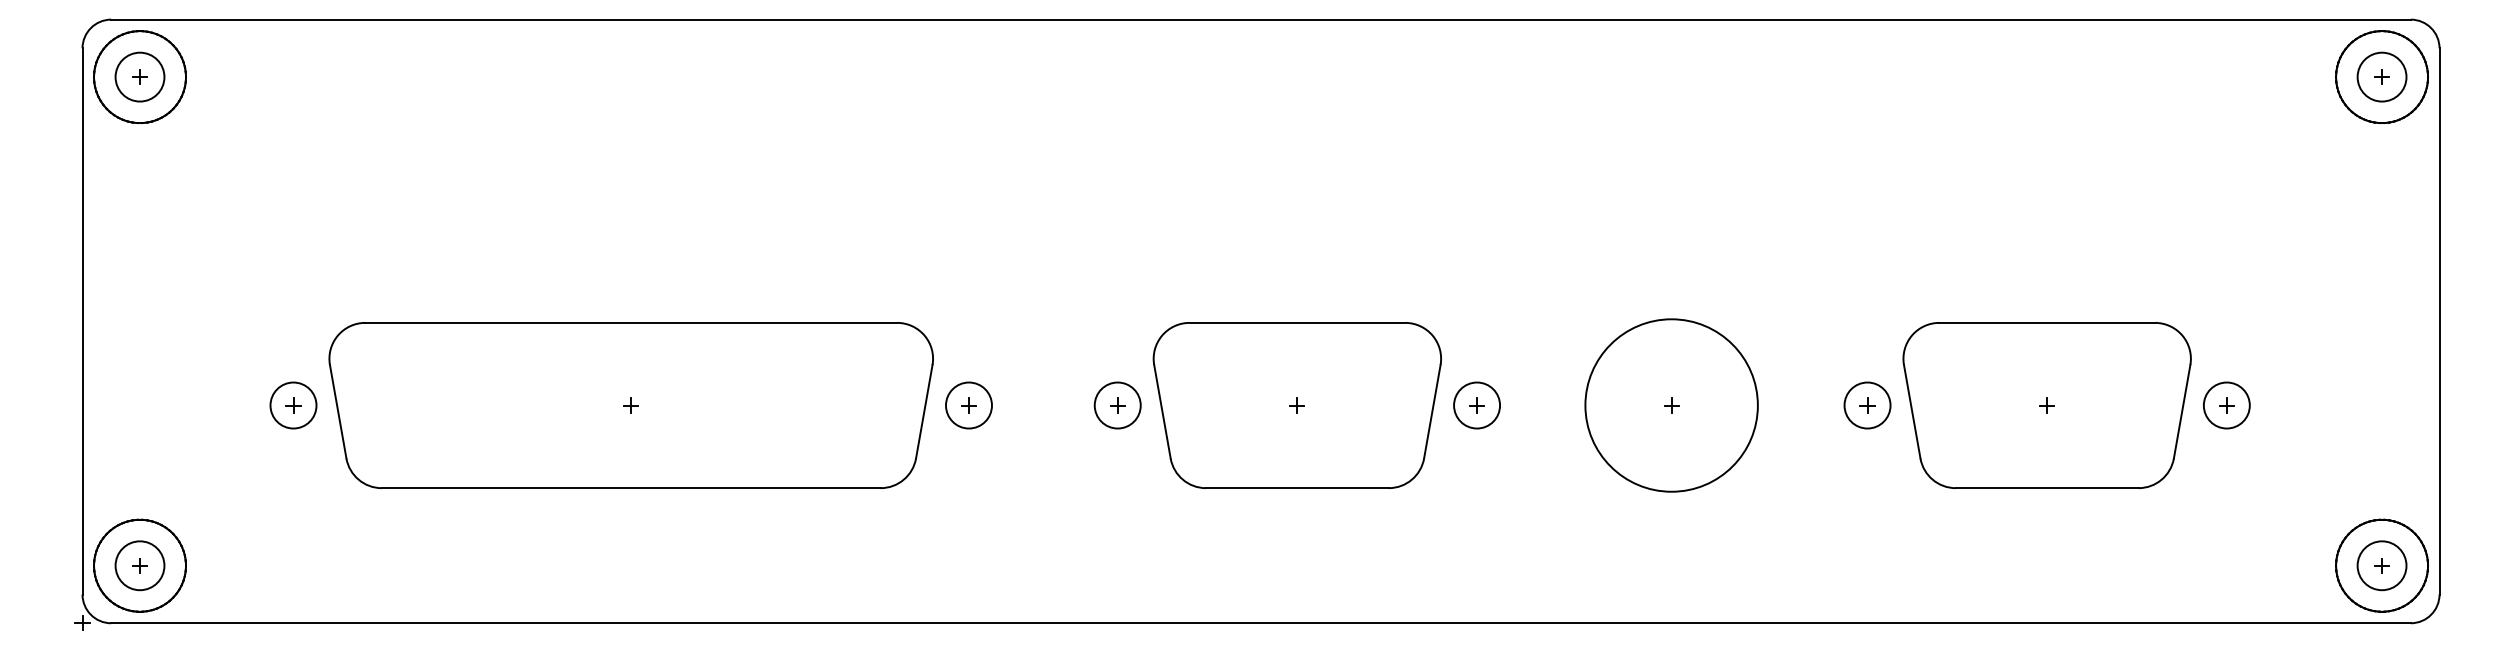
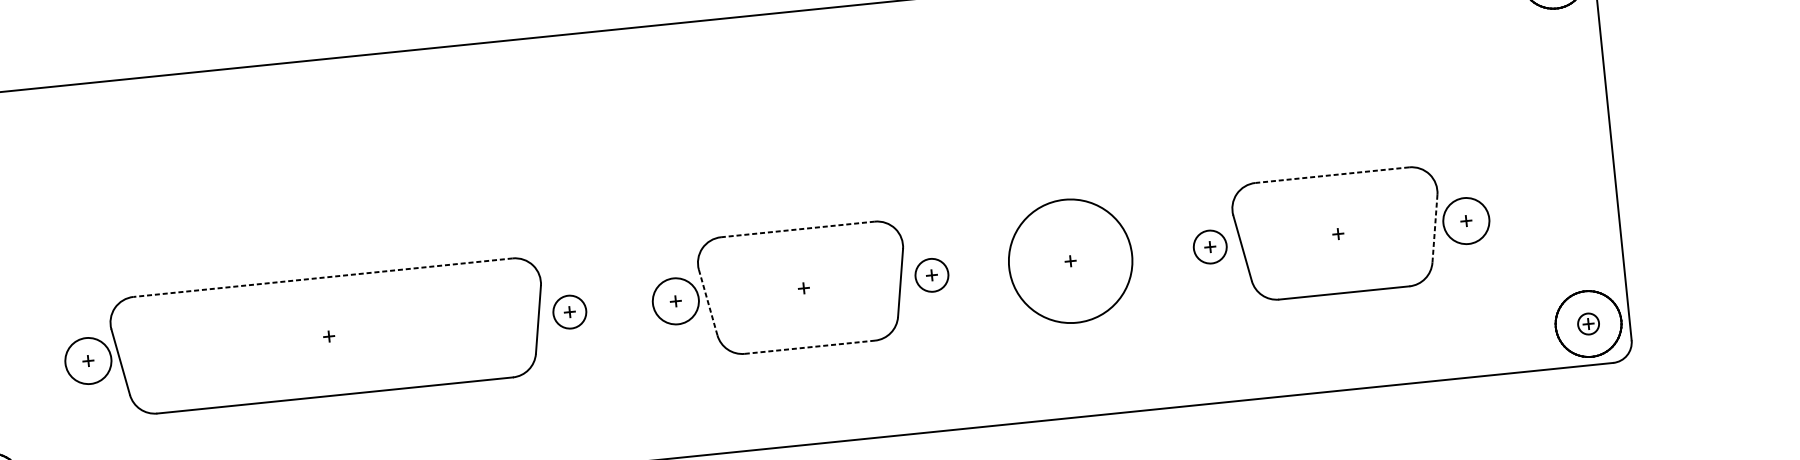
line: (631, 322) -> (323, 277), solid -> dashed
line: (1297, 322) -> (797, 229), solid -> dashed
line: (2047, 322) -> (1332, 174), solid -> dashed
circle: (293, 405) -> (88, 361), size x1.4
circle: (1117, 405) -> (675, 301), size x1.4
circle: (2226, 405) -> (1466, 221), size x1.4
line: (2182, 411) -> (1435, 228), solid -> dashed
line: (1162, 412) -> (708, 303), solid -> dashed
line: (1297, 488) -> (810, 347), solid -> dashed
circle: (2381, 565) -> (1588, 323), size x0.6

